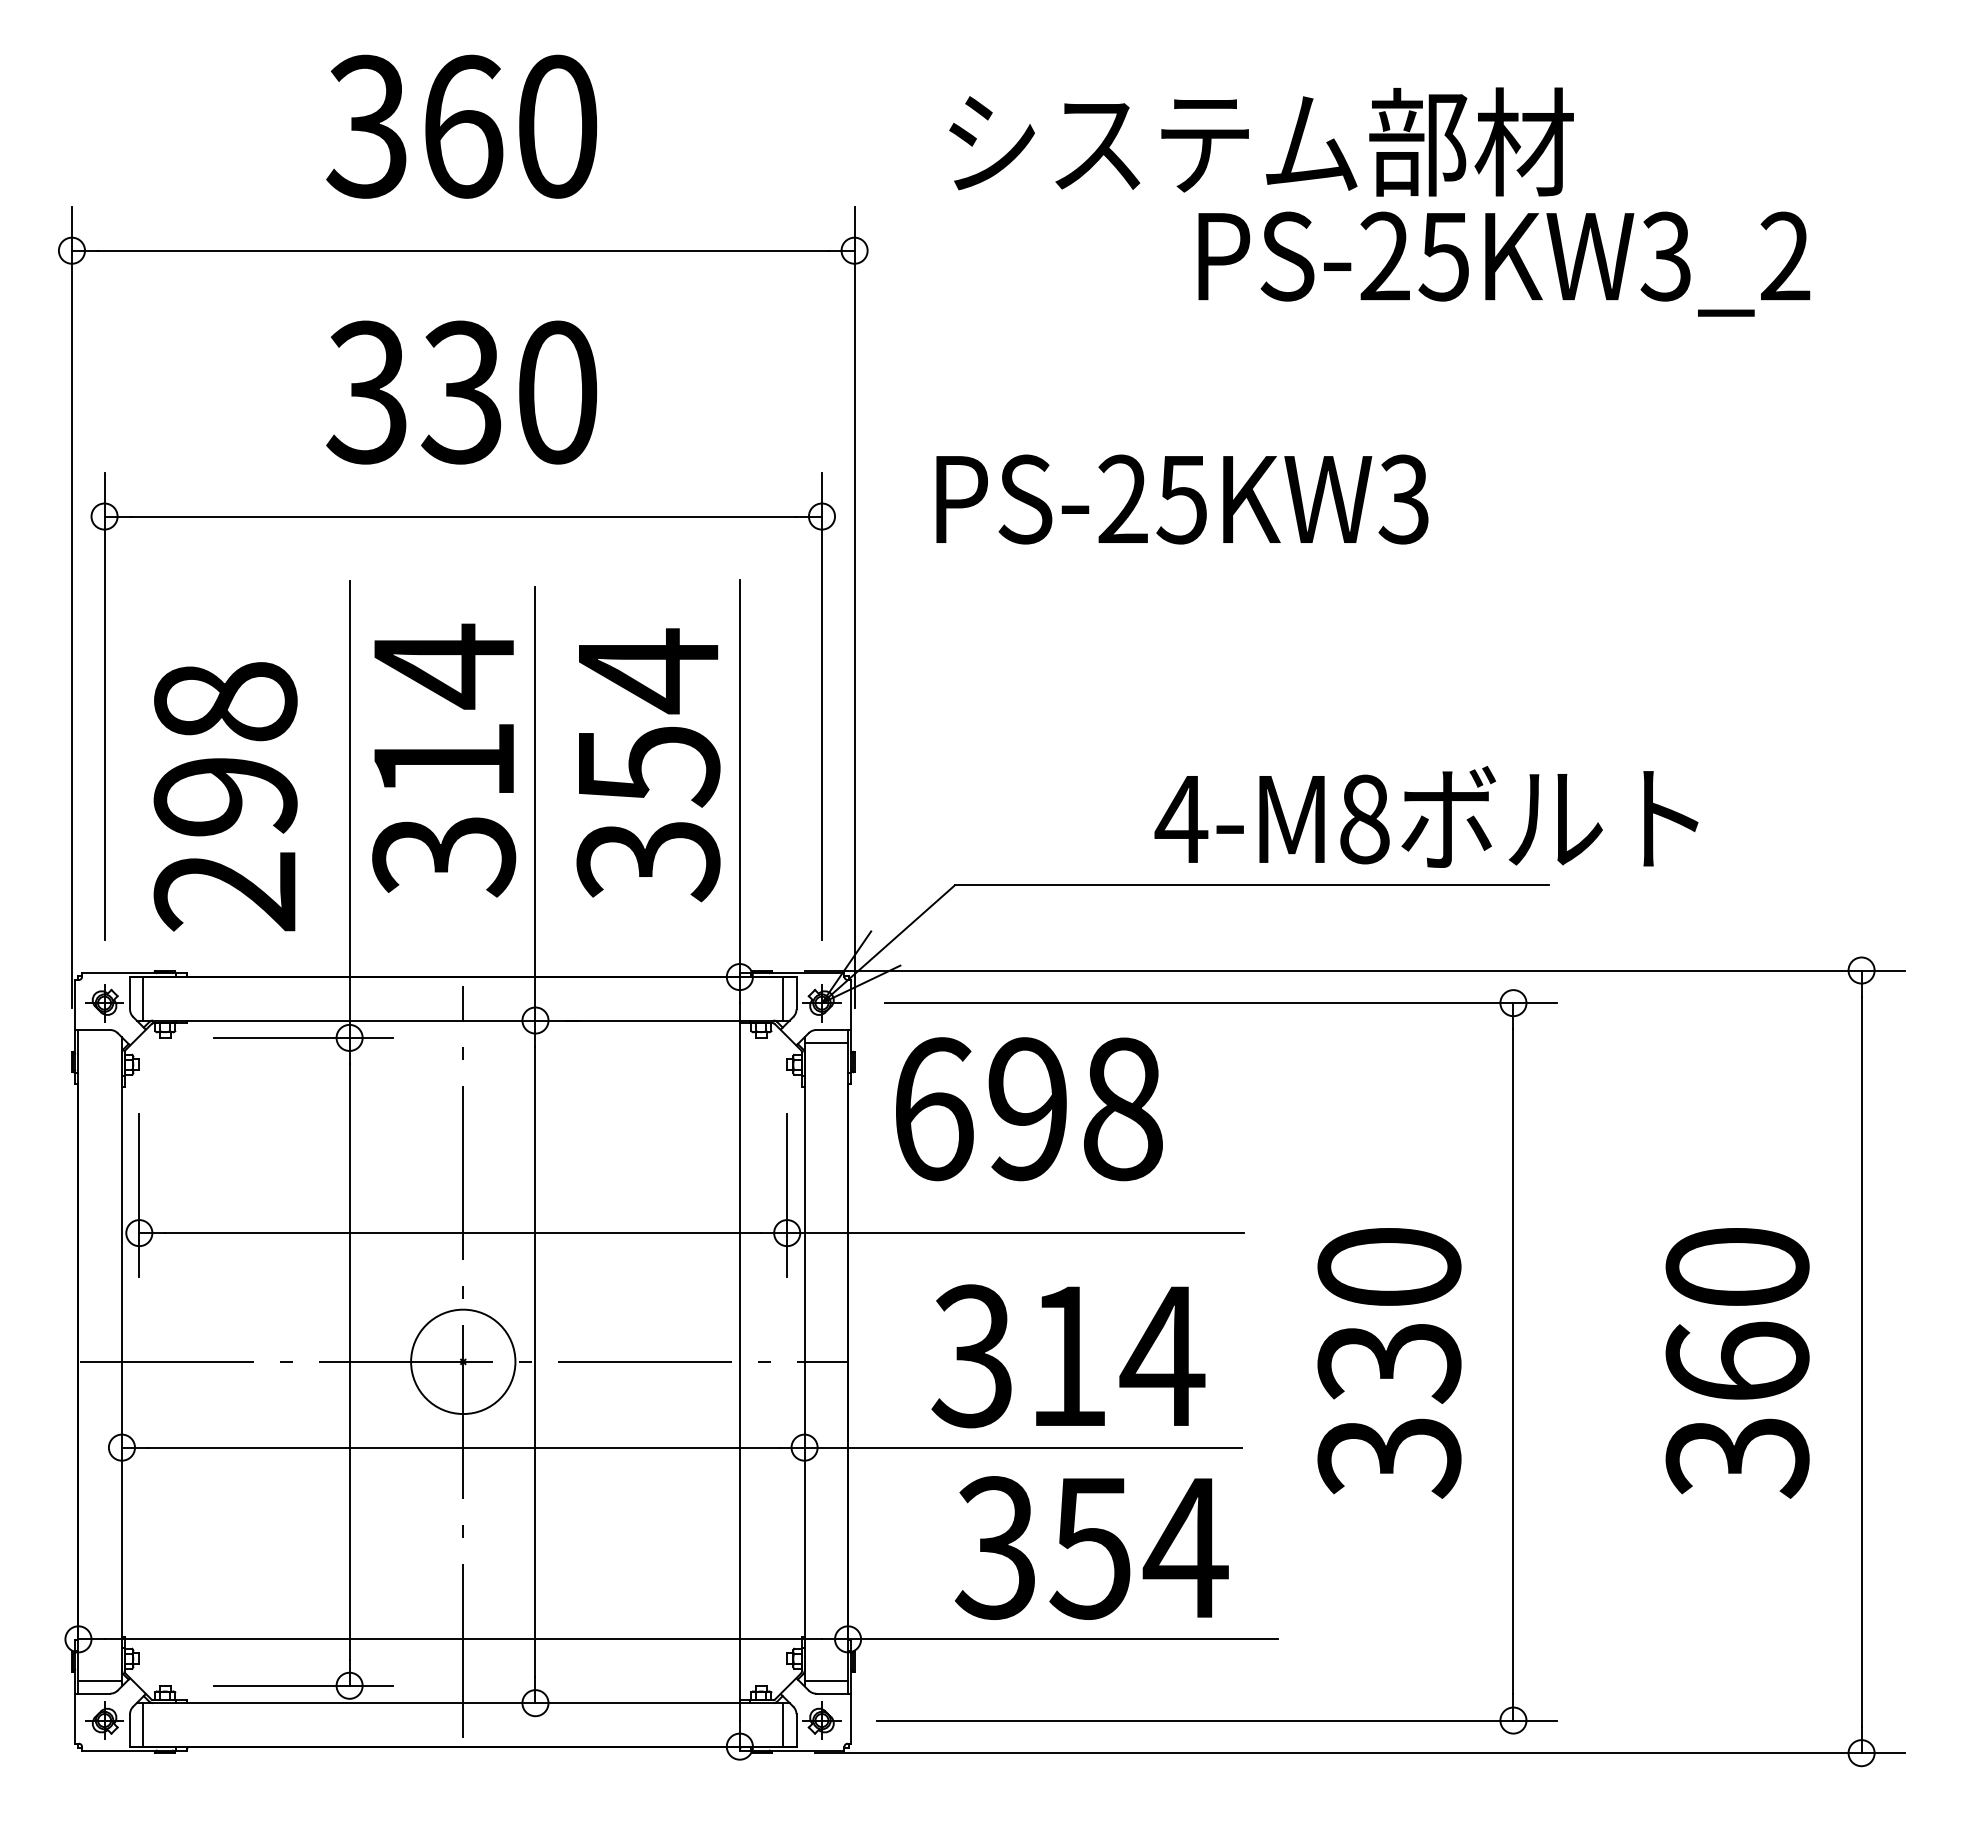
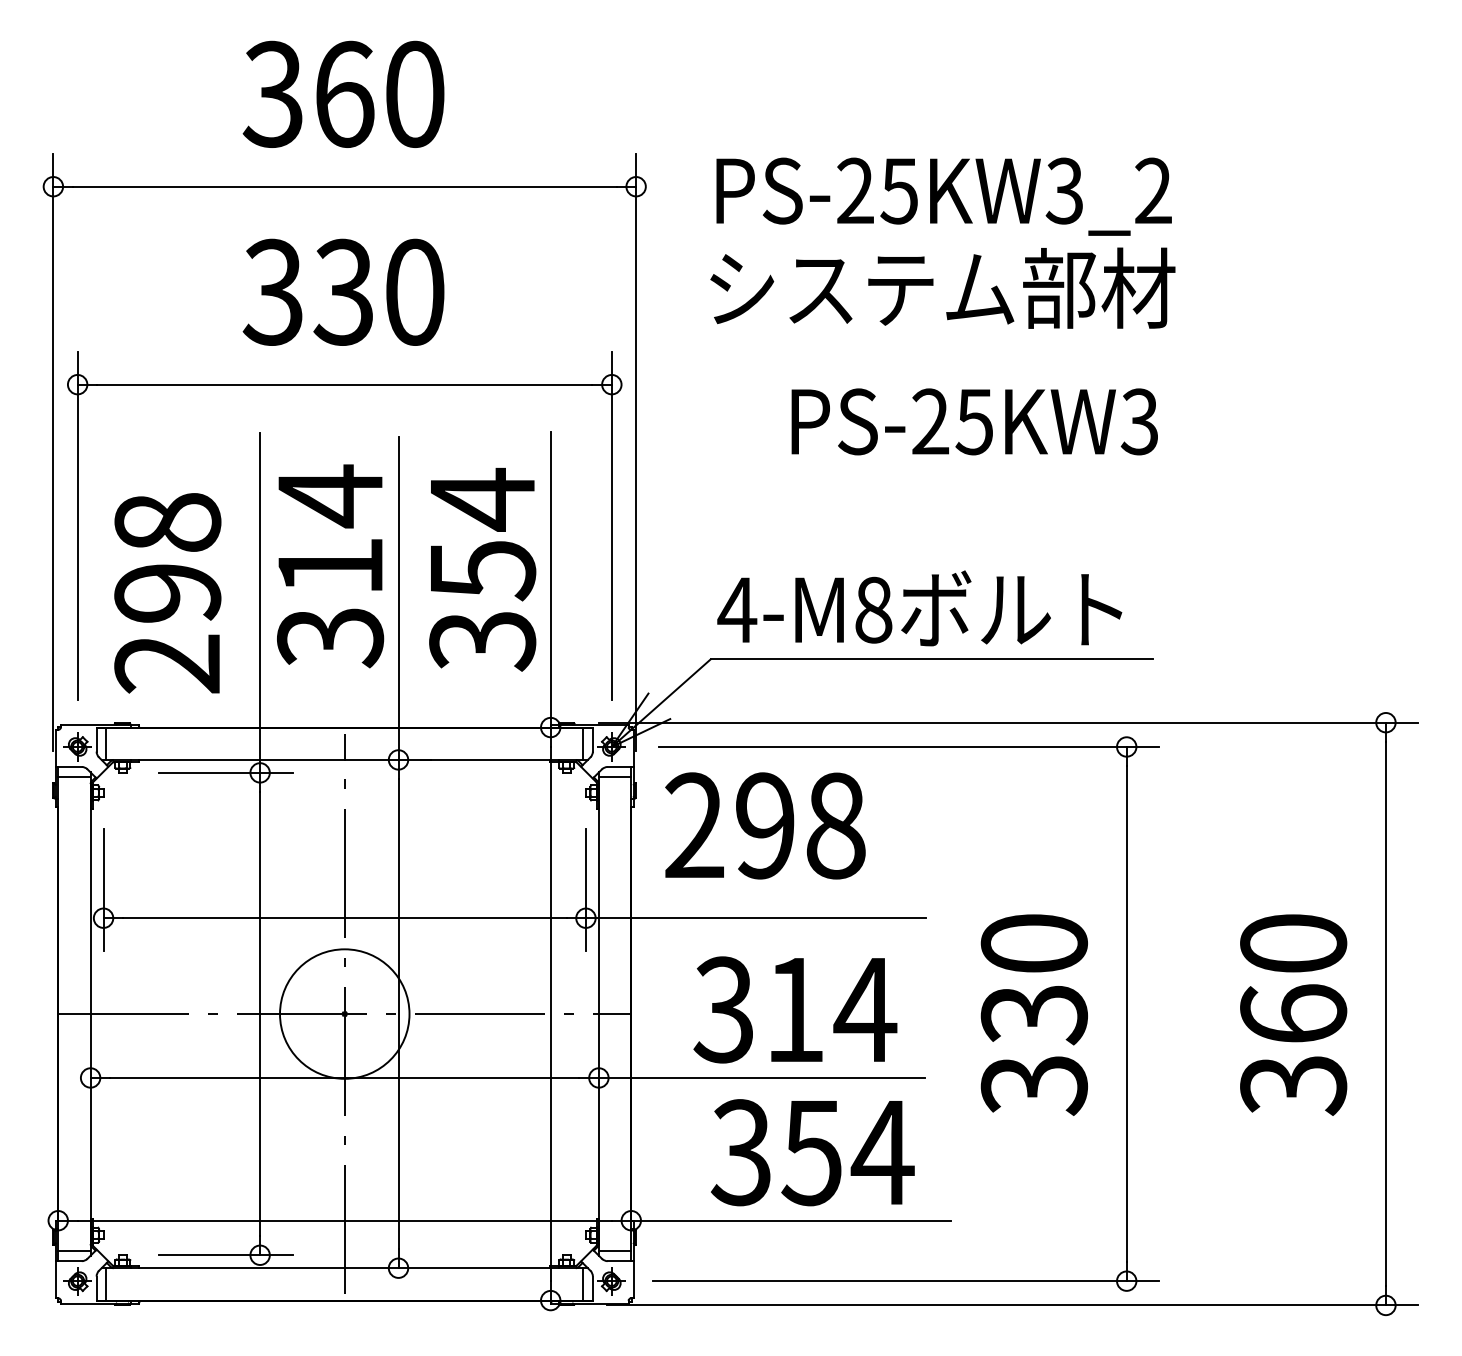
text: (1261, 141) -> (942, 287), moved
text: (1504, 263) -> (944, 196), moved
text: (1182, 499) -> (974, 421), moved
text: (1426, 816) -> (919, 608), moved
line: (99, 1043) -> (73, 777), added
text: (933, 1109) -> (694, 826), 698 -> 298
circle: (463, 1361) -> (344, 1013), size x1.67

